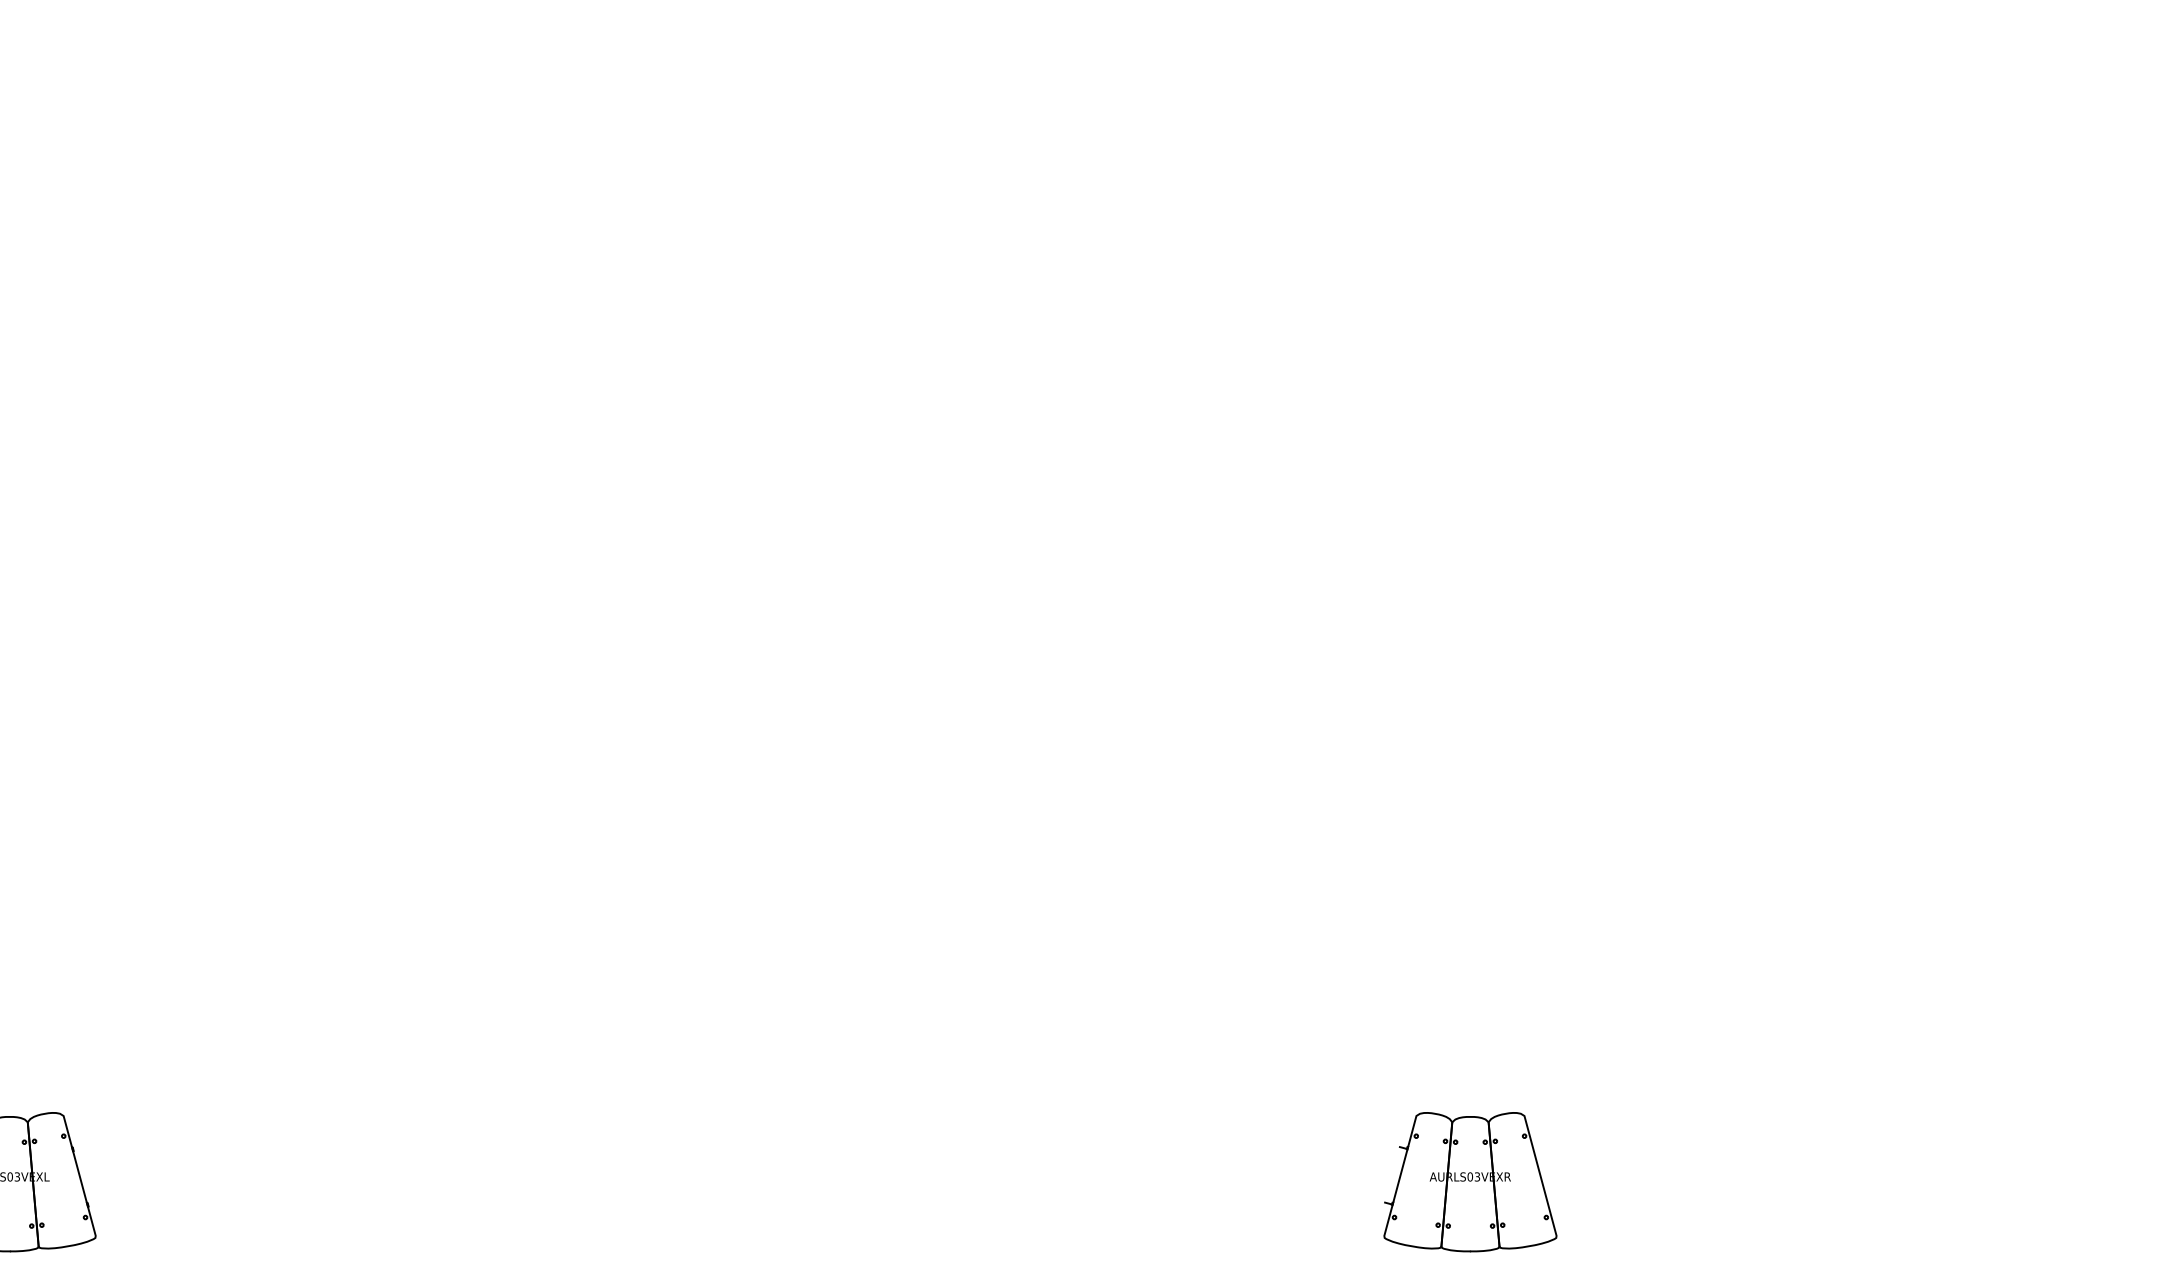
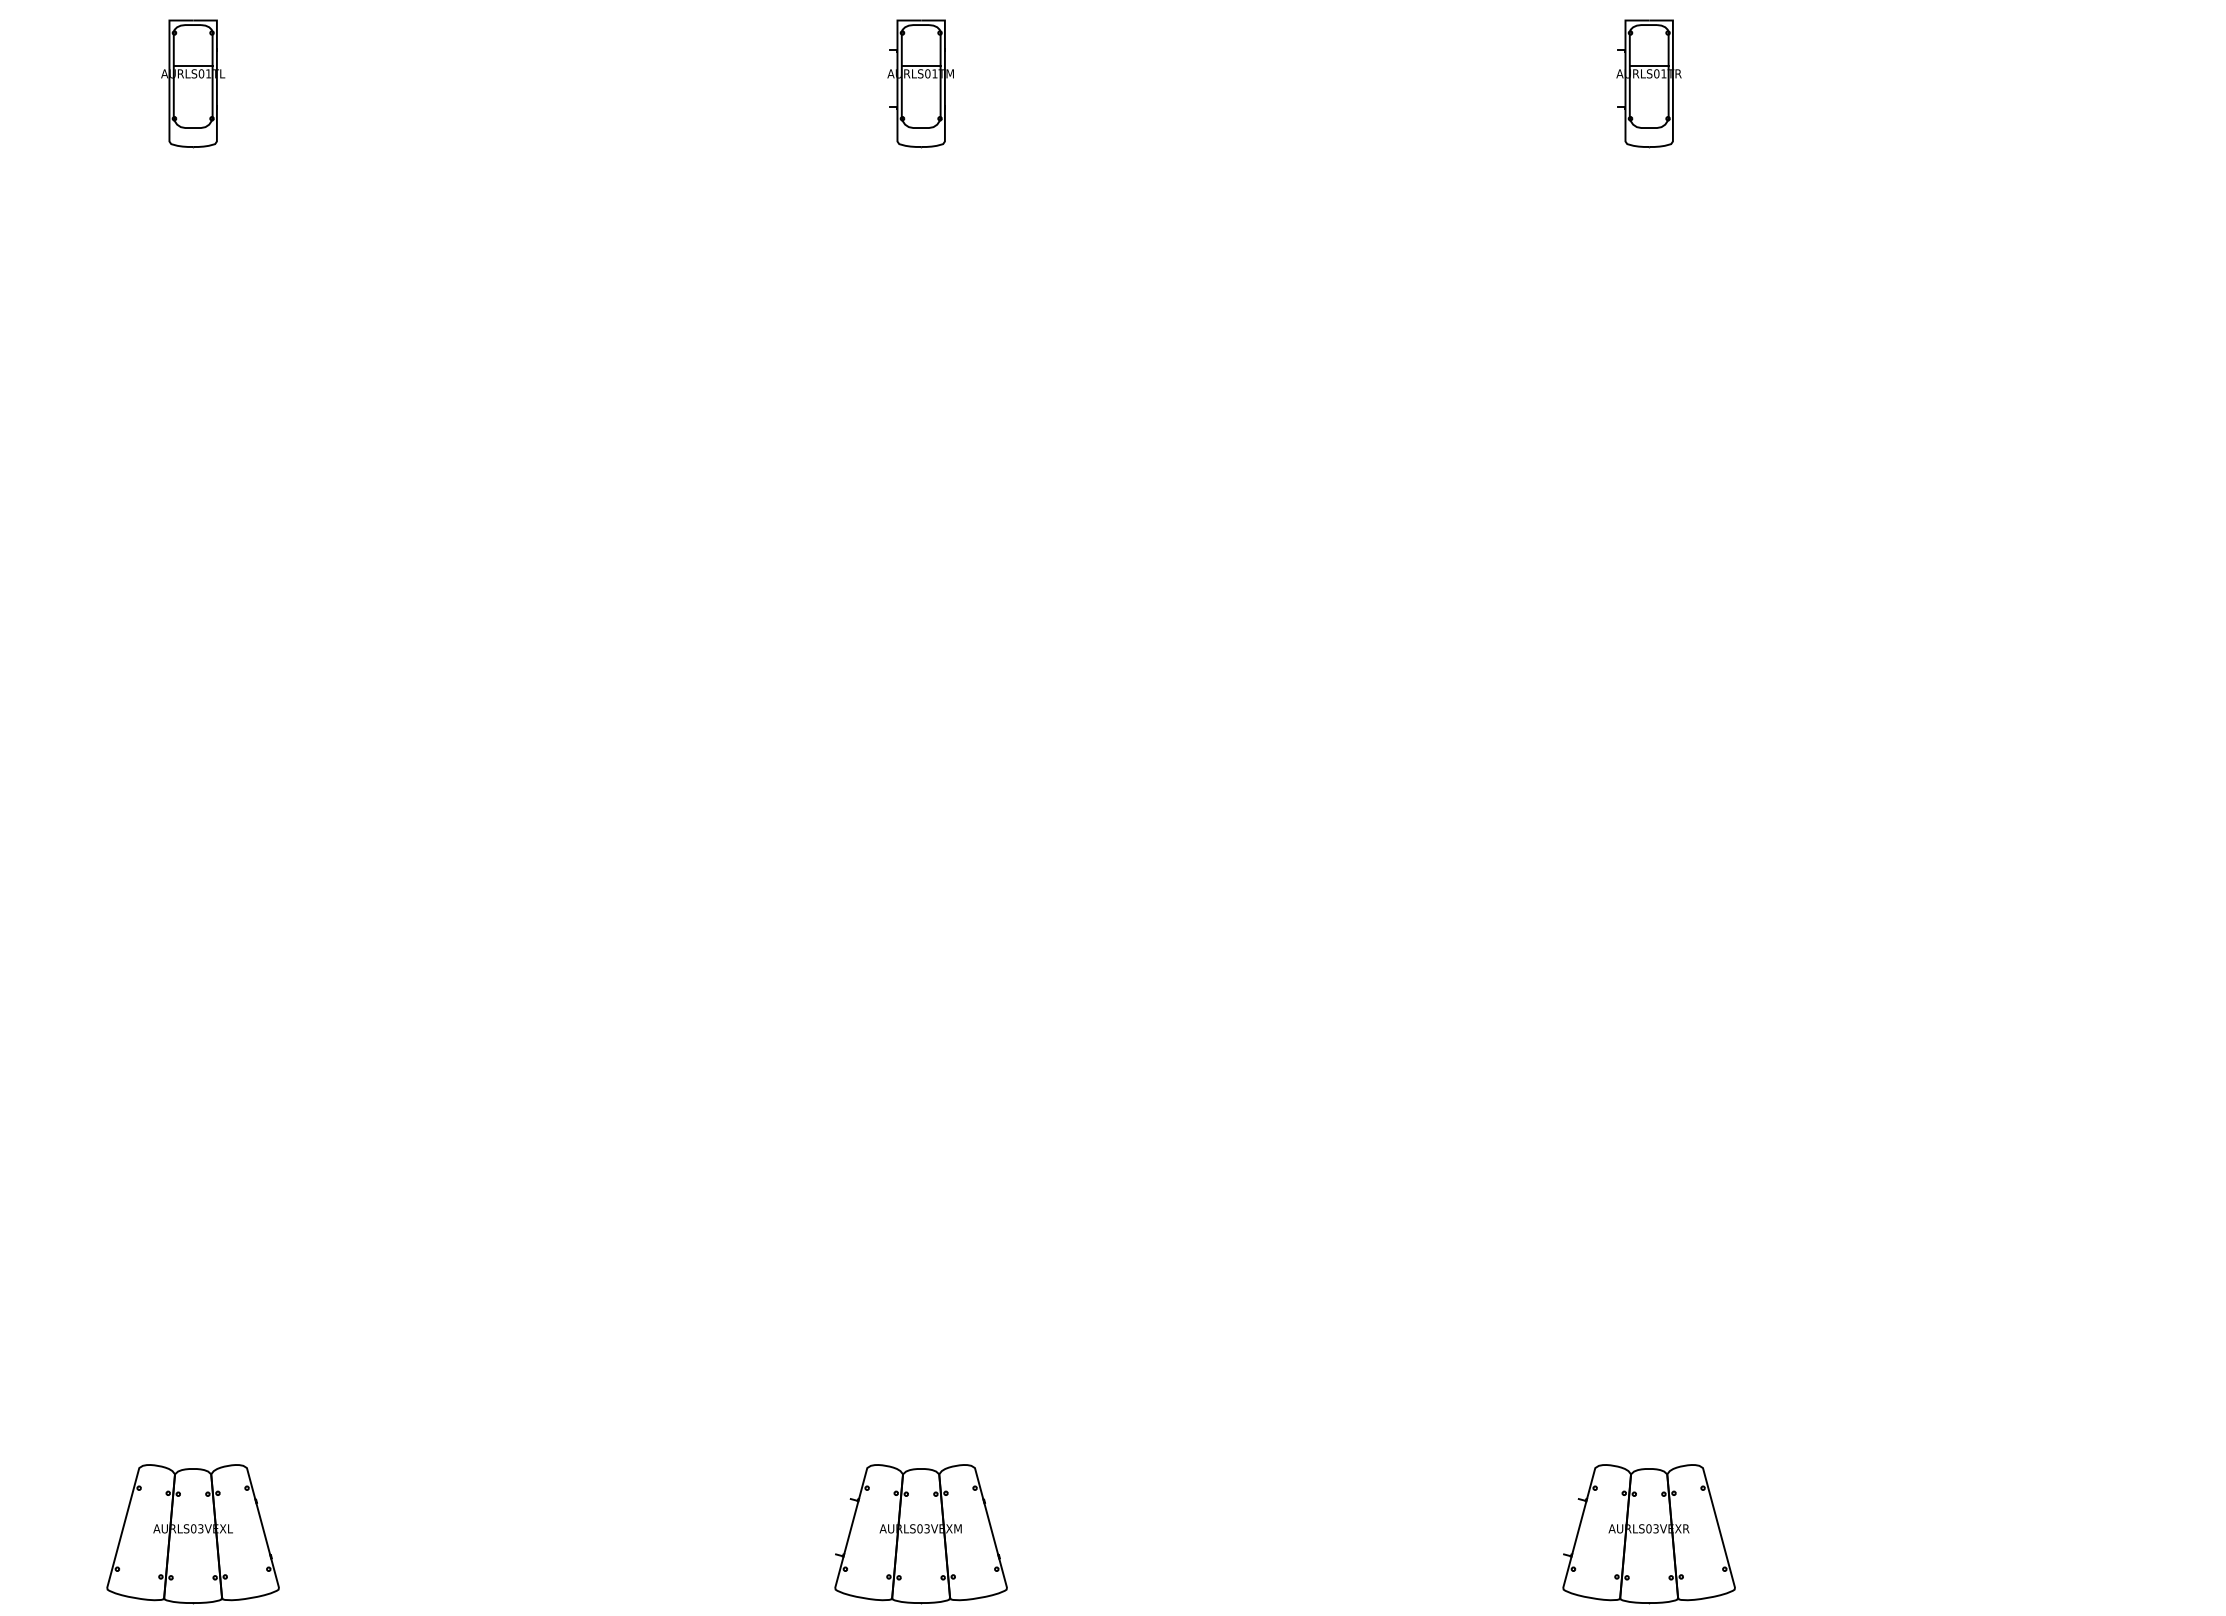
part: (739, 1182) -> (920, 1534), added

